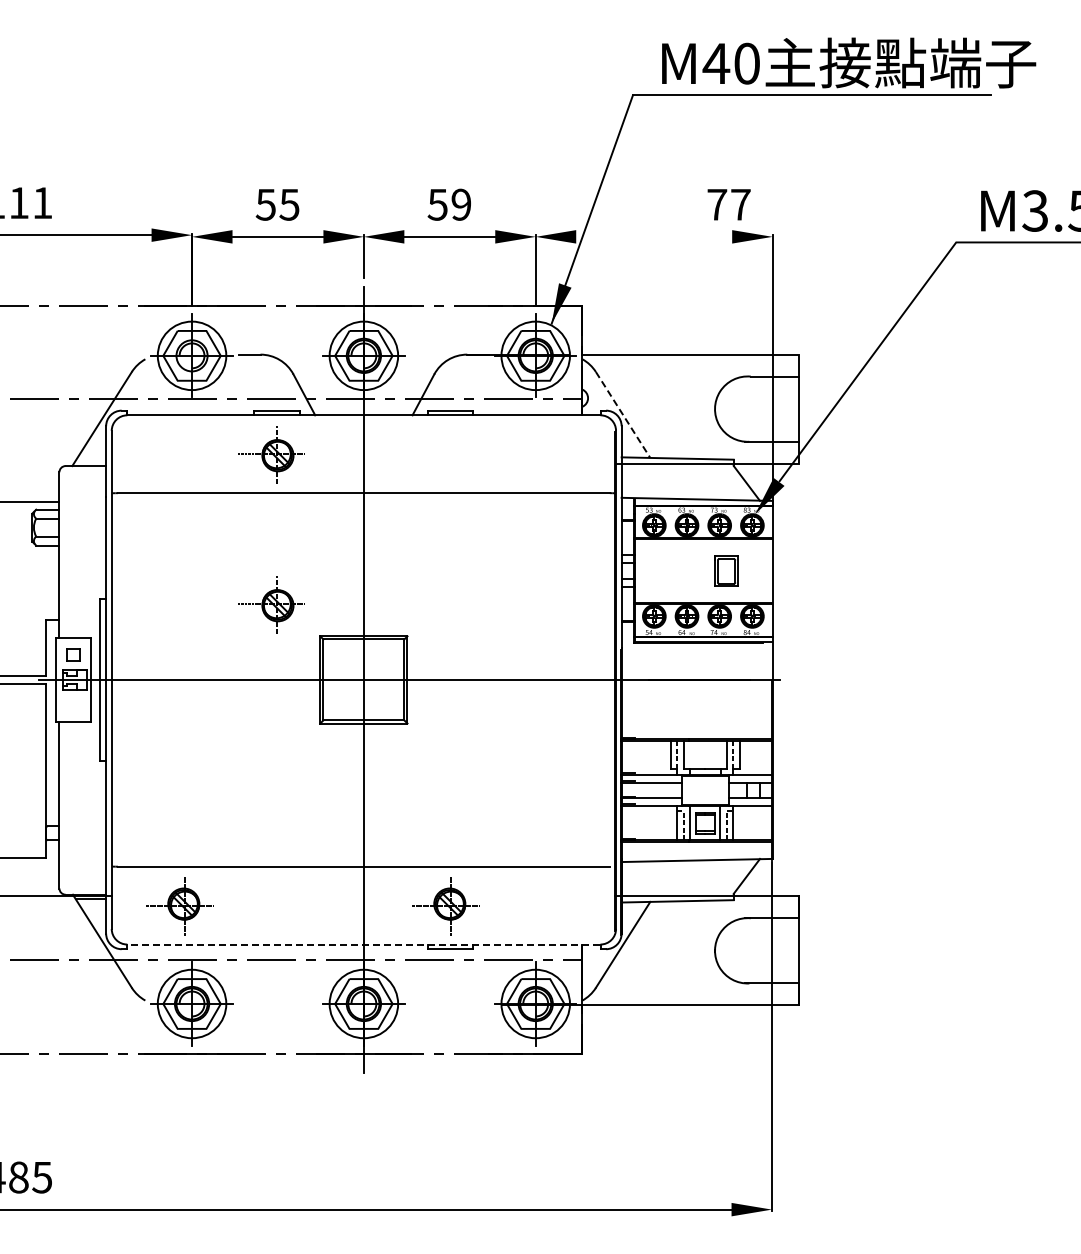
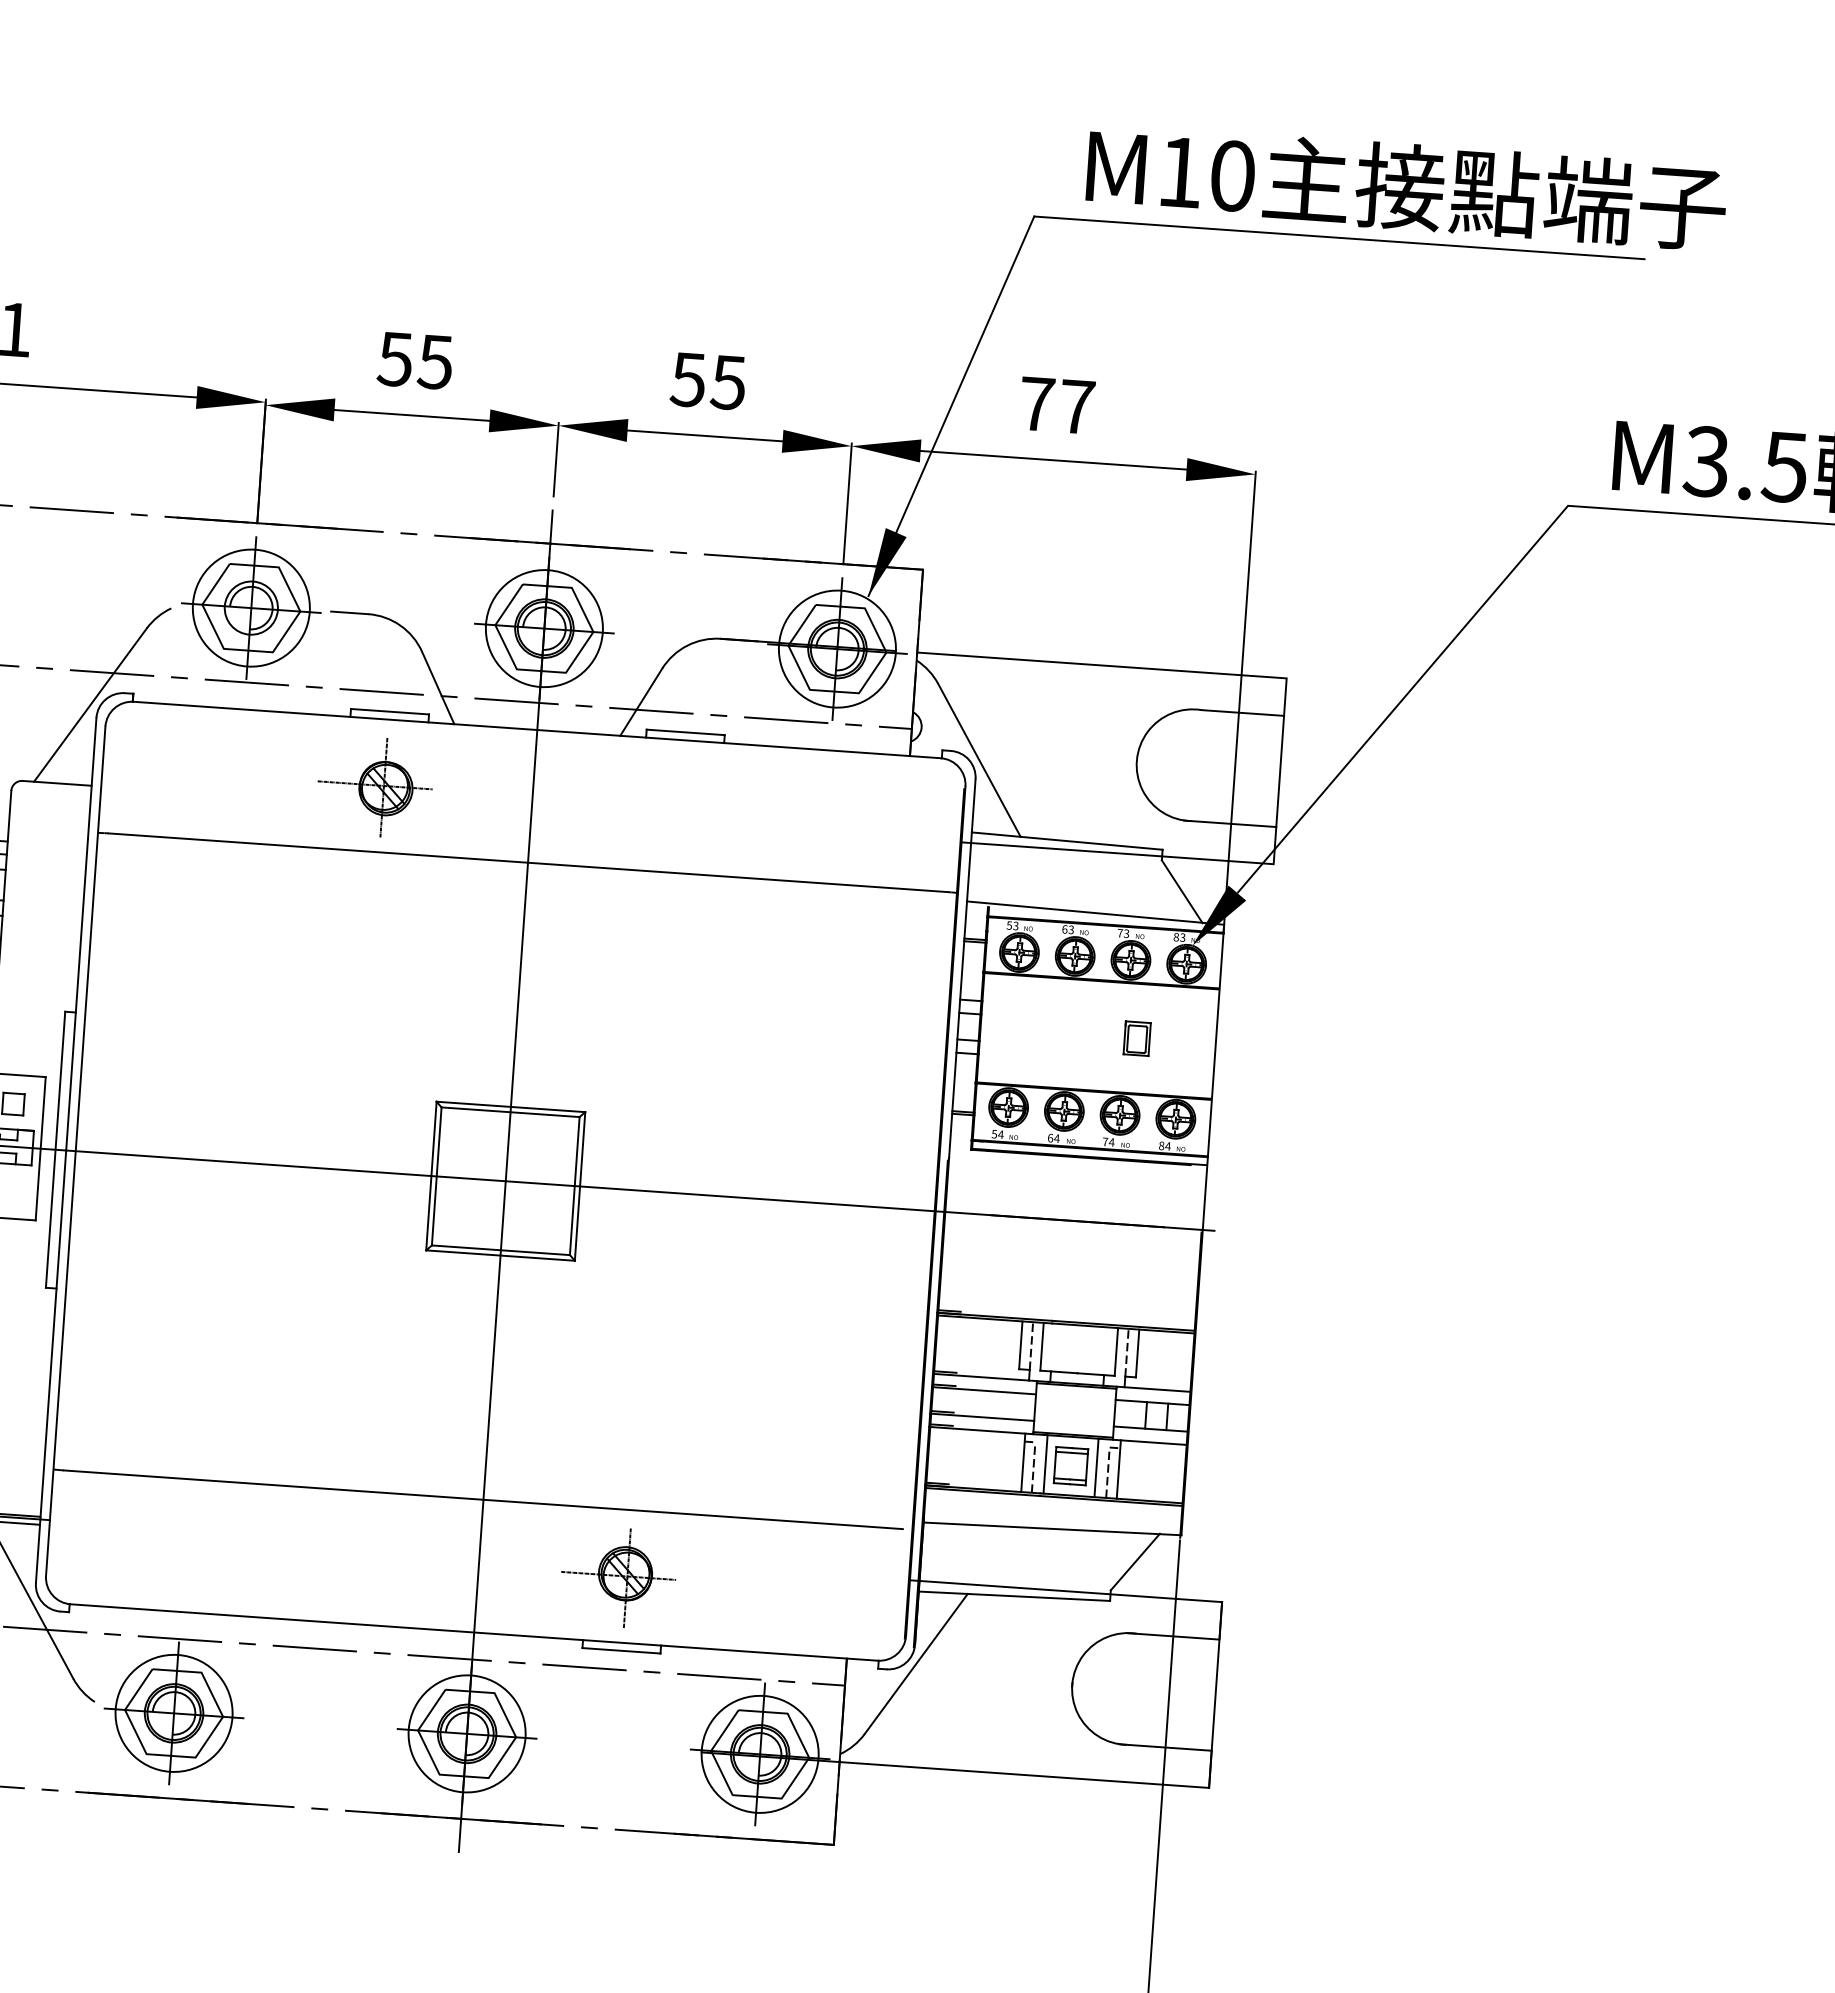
text: (716, 63) -> (1180, 172), M40 -> M10
text: (461, 204) -> (728, 382), 59 -> 55
text: (728, 204) -> (1056, 405), moved
line: (654, 236) -> (1054, 459), added
line: (623, 414) -> (980, 759), dashed -> solid
part: (726, 570) -> (1137, 1037), size x0.62
part: (271, 604) -> (357, 1041), removed
part: (179, 906) -> (164, 1545), removed
line: (363, 944) -> (473, 1632), dashed -> solid

